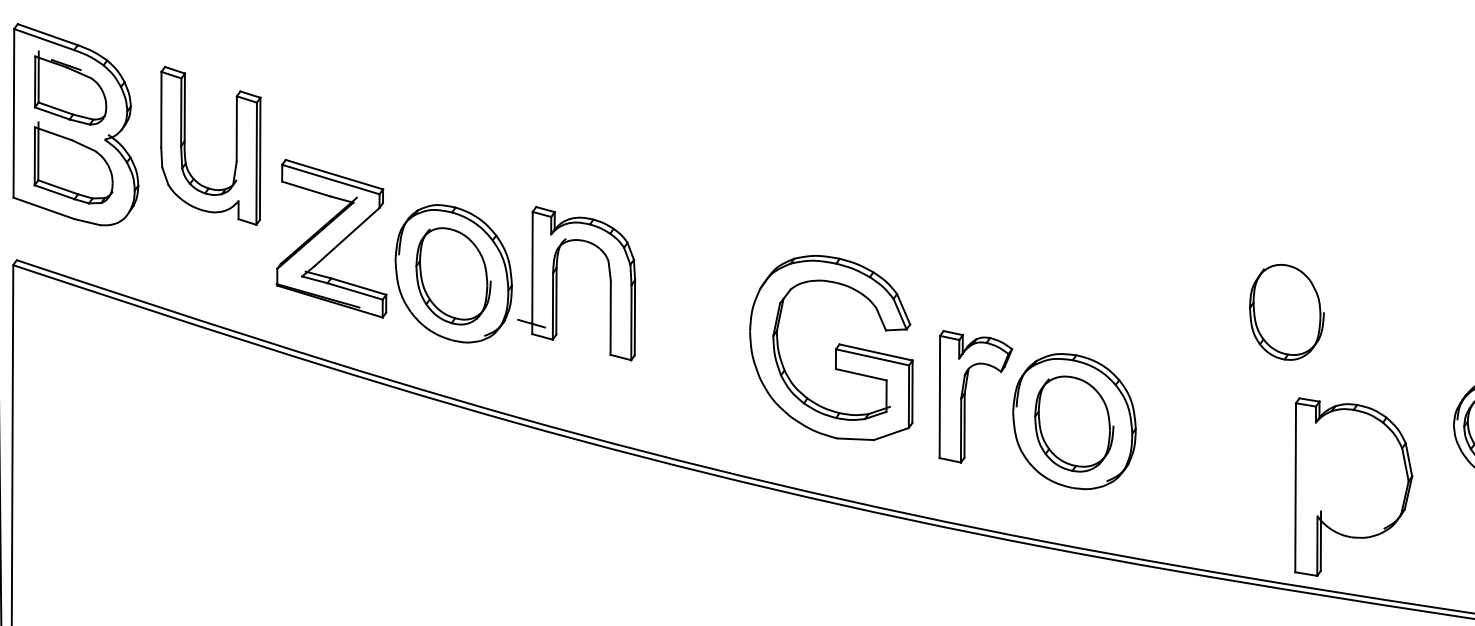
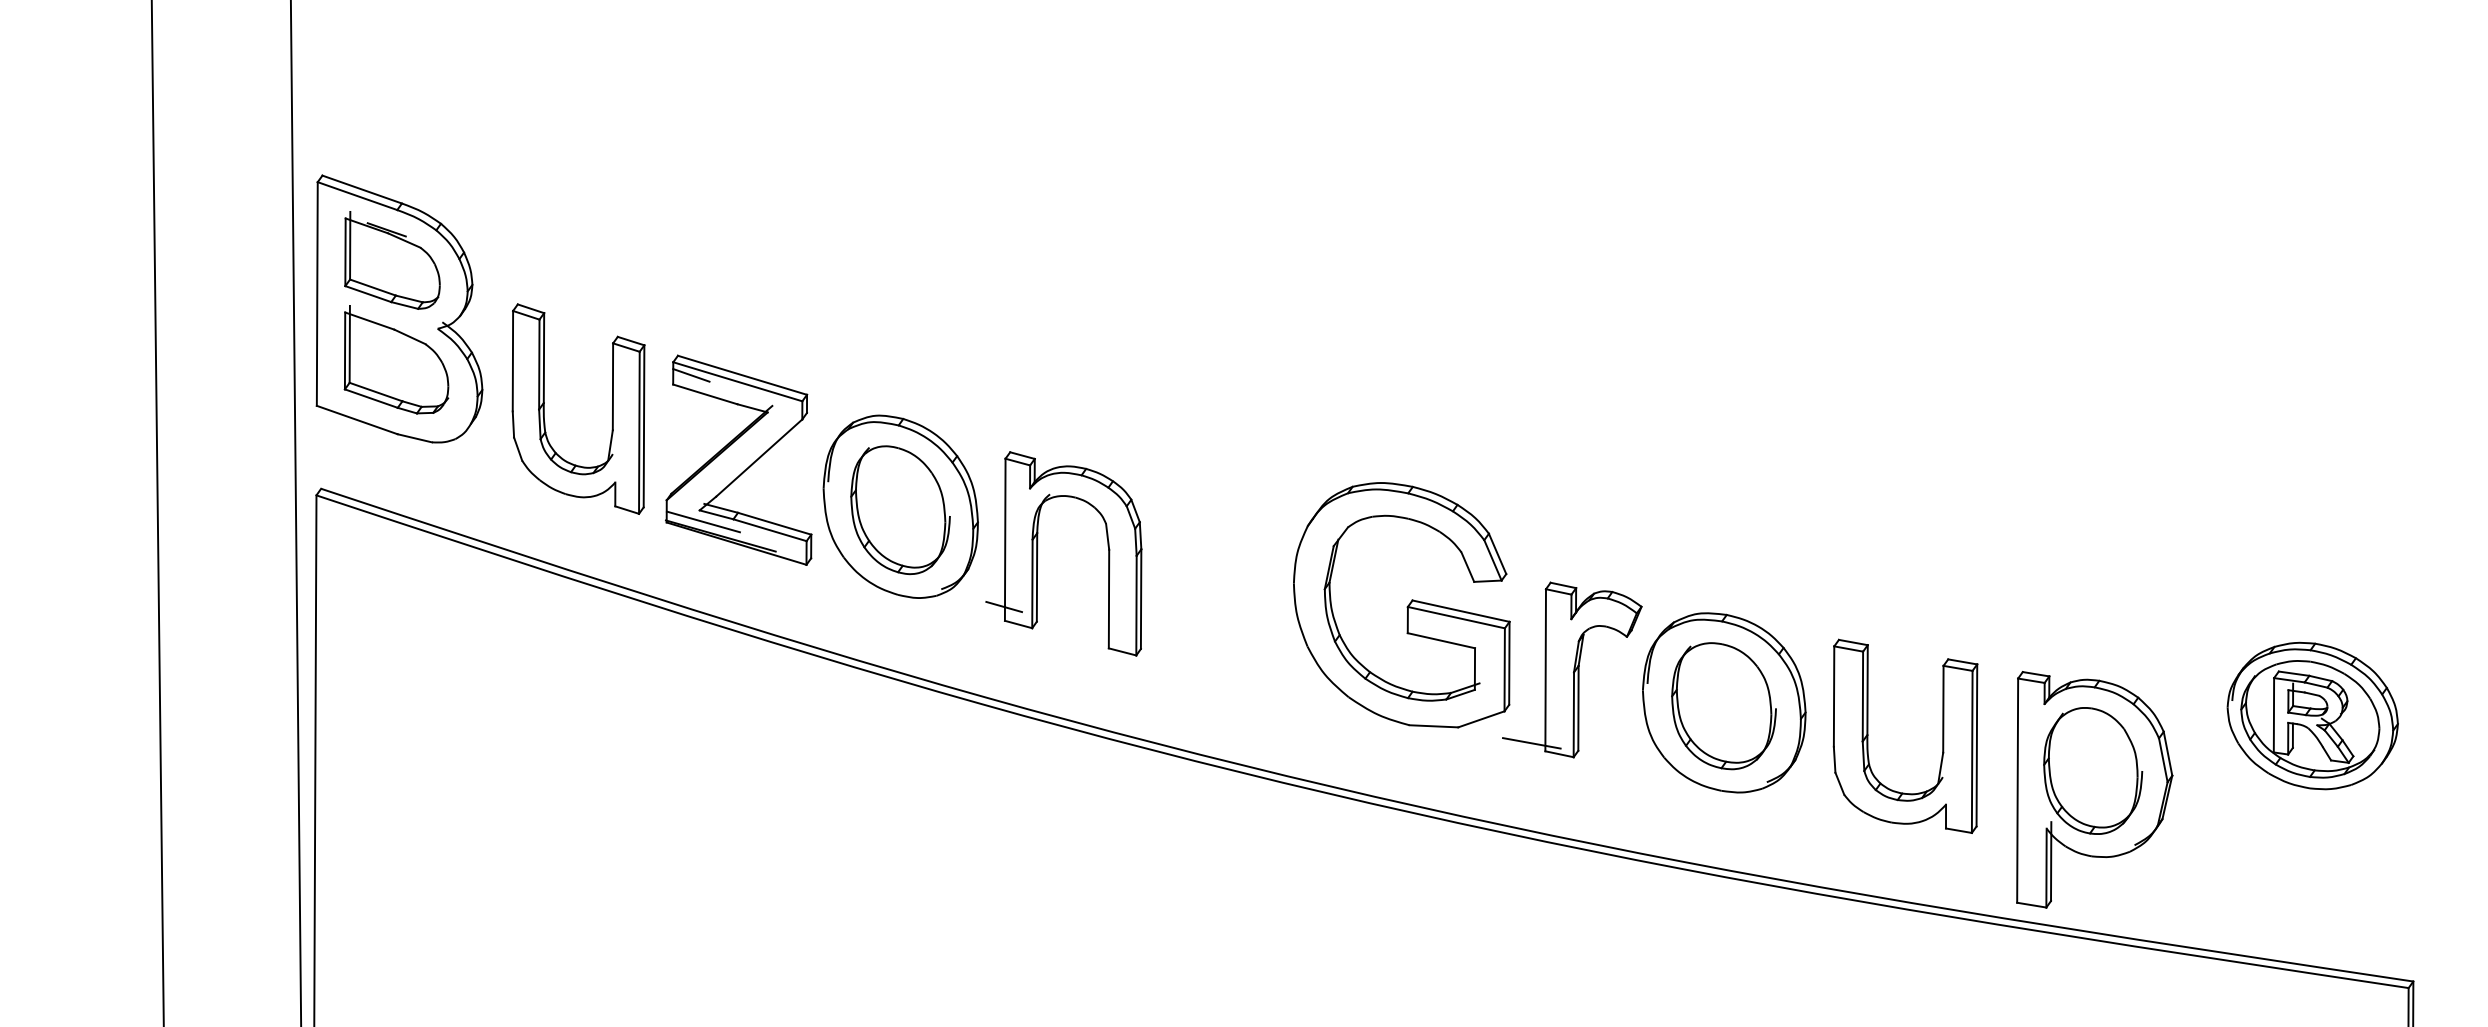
part: (185, 145) -> (544, 408), moved
line: (295, 174) -> (691, 375), added
part: (557, 278) -> (1038, 547), moved
line: (304, 284) -> (702, 521), added
part: (1287, 312) -> (2093, 770), moved
part: (1183, 446) -> (1868, 735), added
line: (929, 452) -> (1531, 743), added

